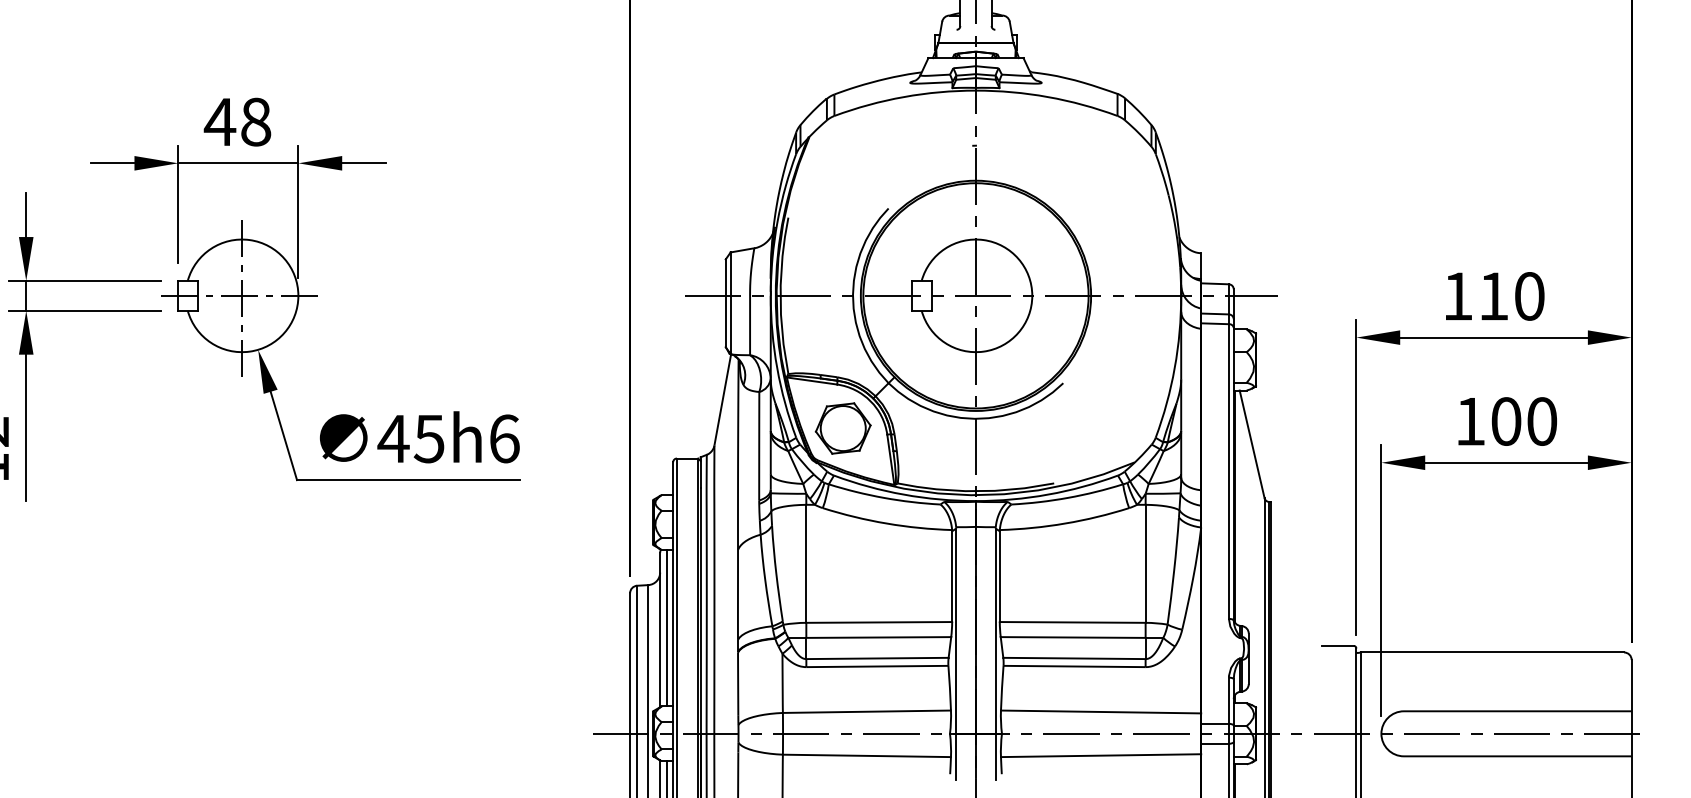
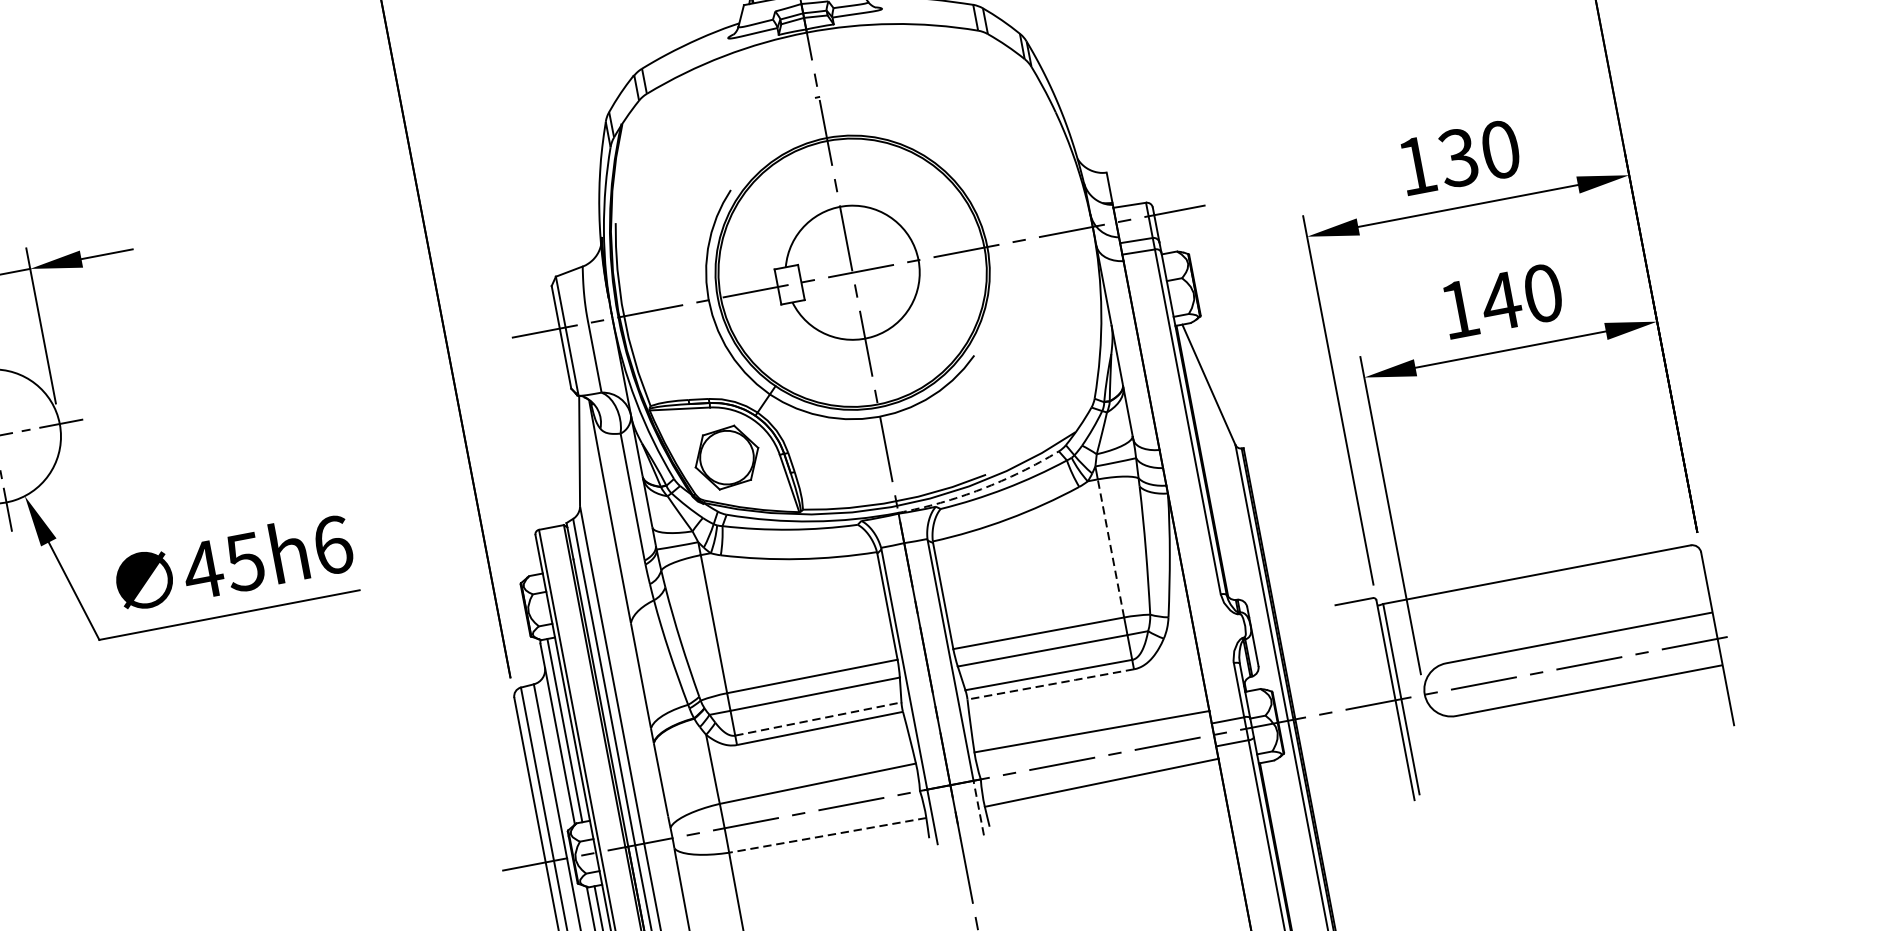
text: (1493, 296) -> (1458, 157), 110 -> 130
text: (1506, 421) -> (1501, 301), 100 -> 140
arc: (1048, 494) -> (981, 488), solid -> dashed
line: (1145, 563) -> (1110, 548), solid -> dashed
line: (877, 658) -> (818, 719), solid -> dashed
line: (1074, 666) -> (1050, 684), solid -> dashed
line: (866, 755) -> (827, 835), solid -> dashed
line: (995, 756) -> (978, 807), solid -> dashed

